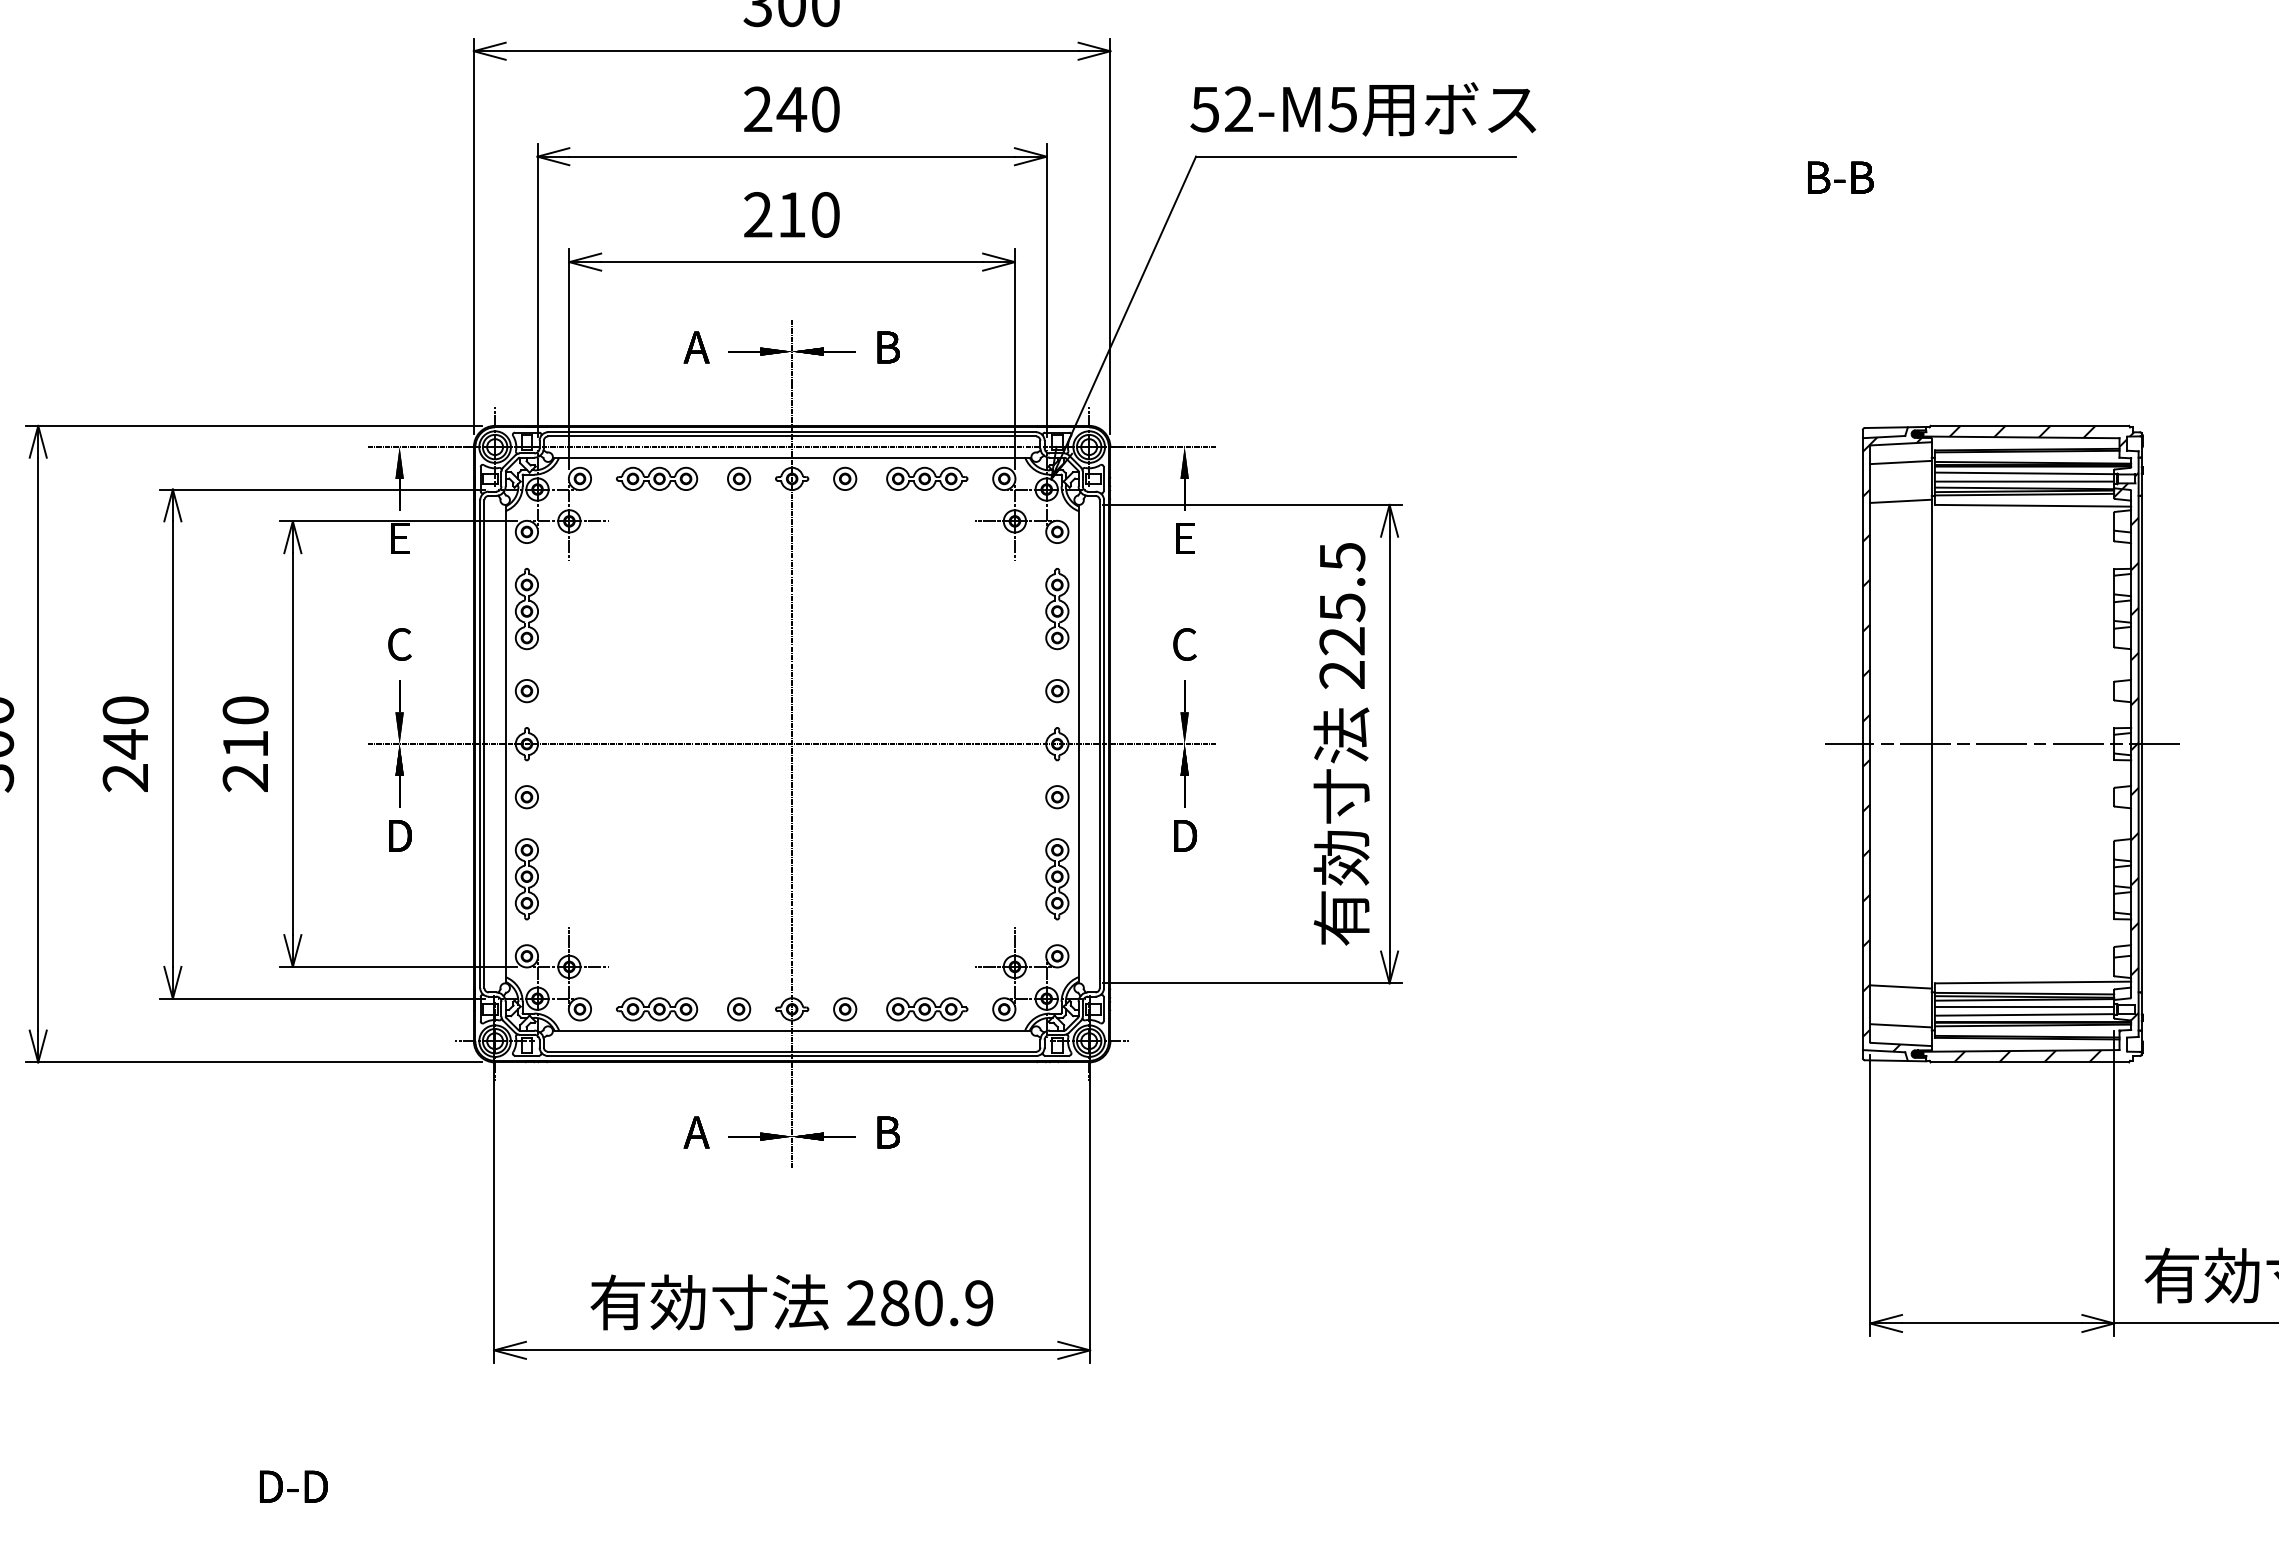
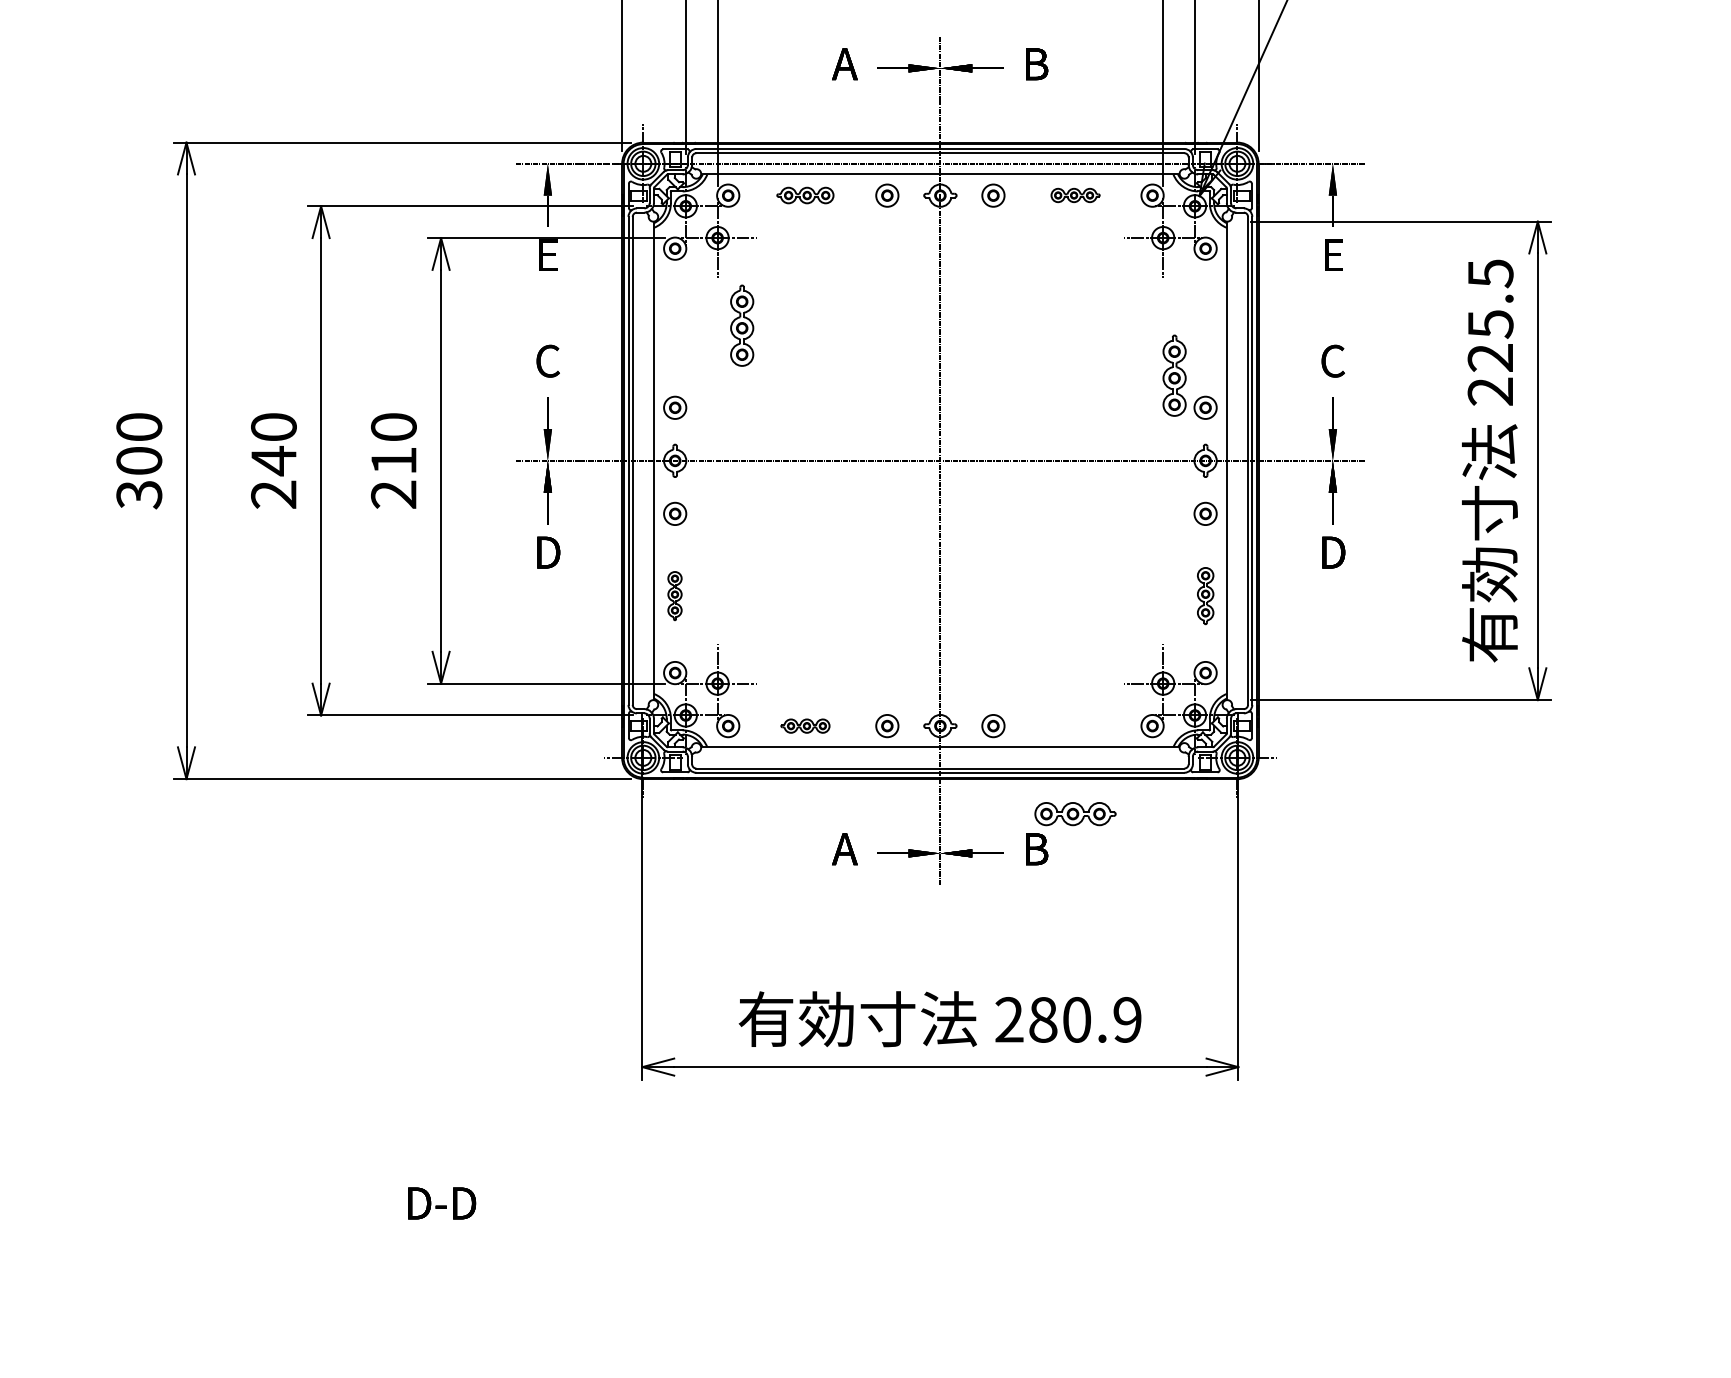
part: (657, 478) -> (805, 195), size x0.7
part: (927, 478) -> (1075, 195), size x0.6
part: (1057, 608) -> (1174, 375), moved
part: (526, 609) -> (741, 326), moved
part: (526, 879) -> (674, 596), size x0.6
part: (1057, 879) -> (1205, 596), size x0.7
part: (657, 1009) -> (805, 726), size x0.6
part: (927, 1009) -> (1075, 814), moved

